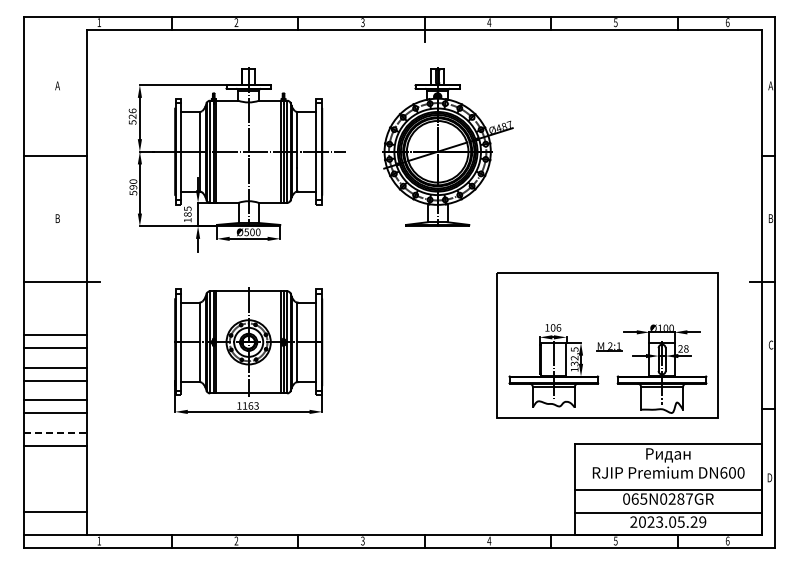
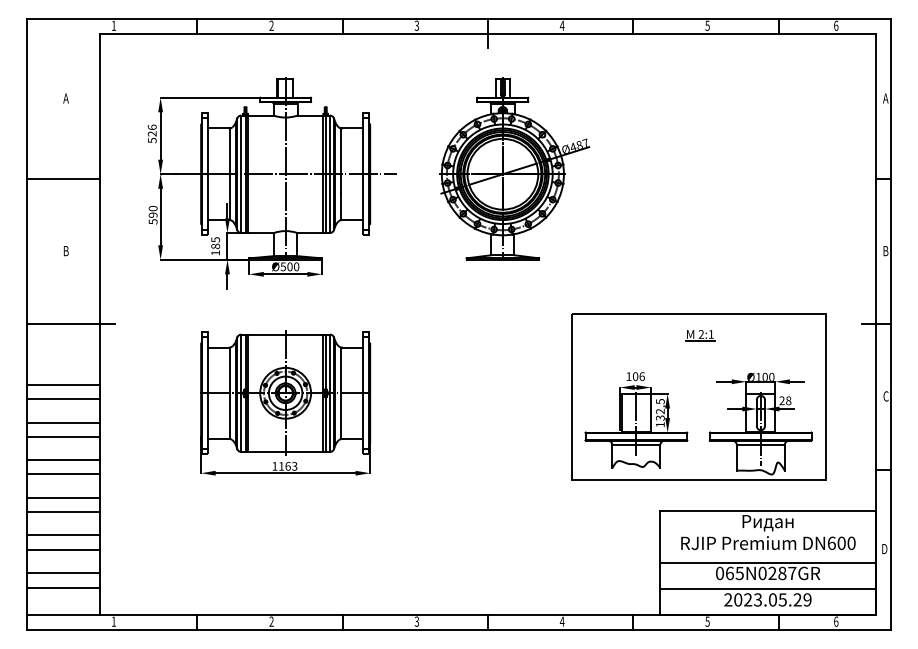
part: (609, 346) -> (700, 334), moved
line: (55, 433) -> (63, 498), dashed -> solid
line: (55, 466) -> (63, 535), added
line: (55, 478) -> (63, 549), added
line: (55, 498) -> (63, 572), added

